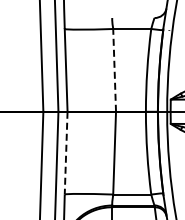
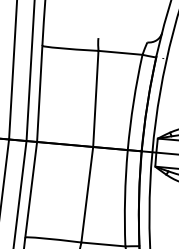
line: (114, 69) -> (95, 97), dashed -> solid
line: (66, 153) -> (31, 190), dashed -> solid

